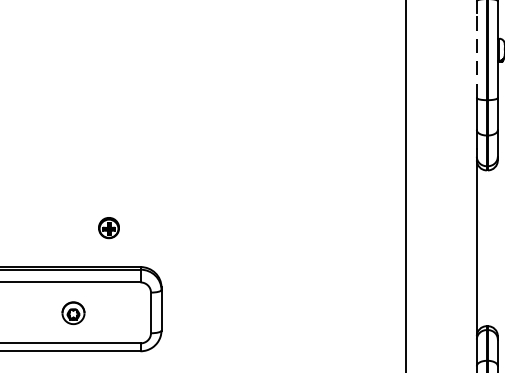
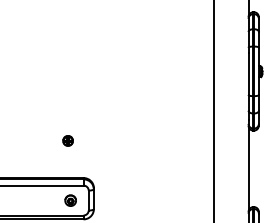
line: (476, 55) -> (248, 74), dashed -> solid
part: (107, 227) -> (67, 140), moved
part: (73, 312) -> (70, 200), moved

